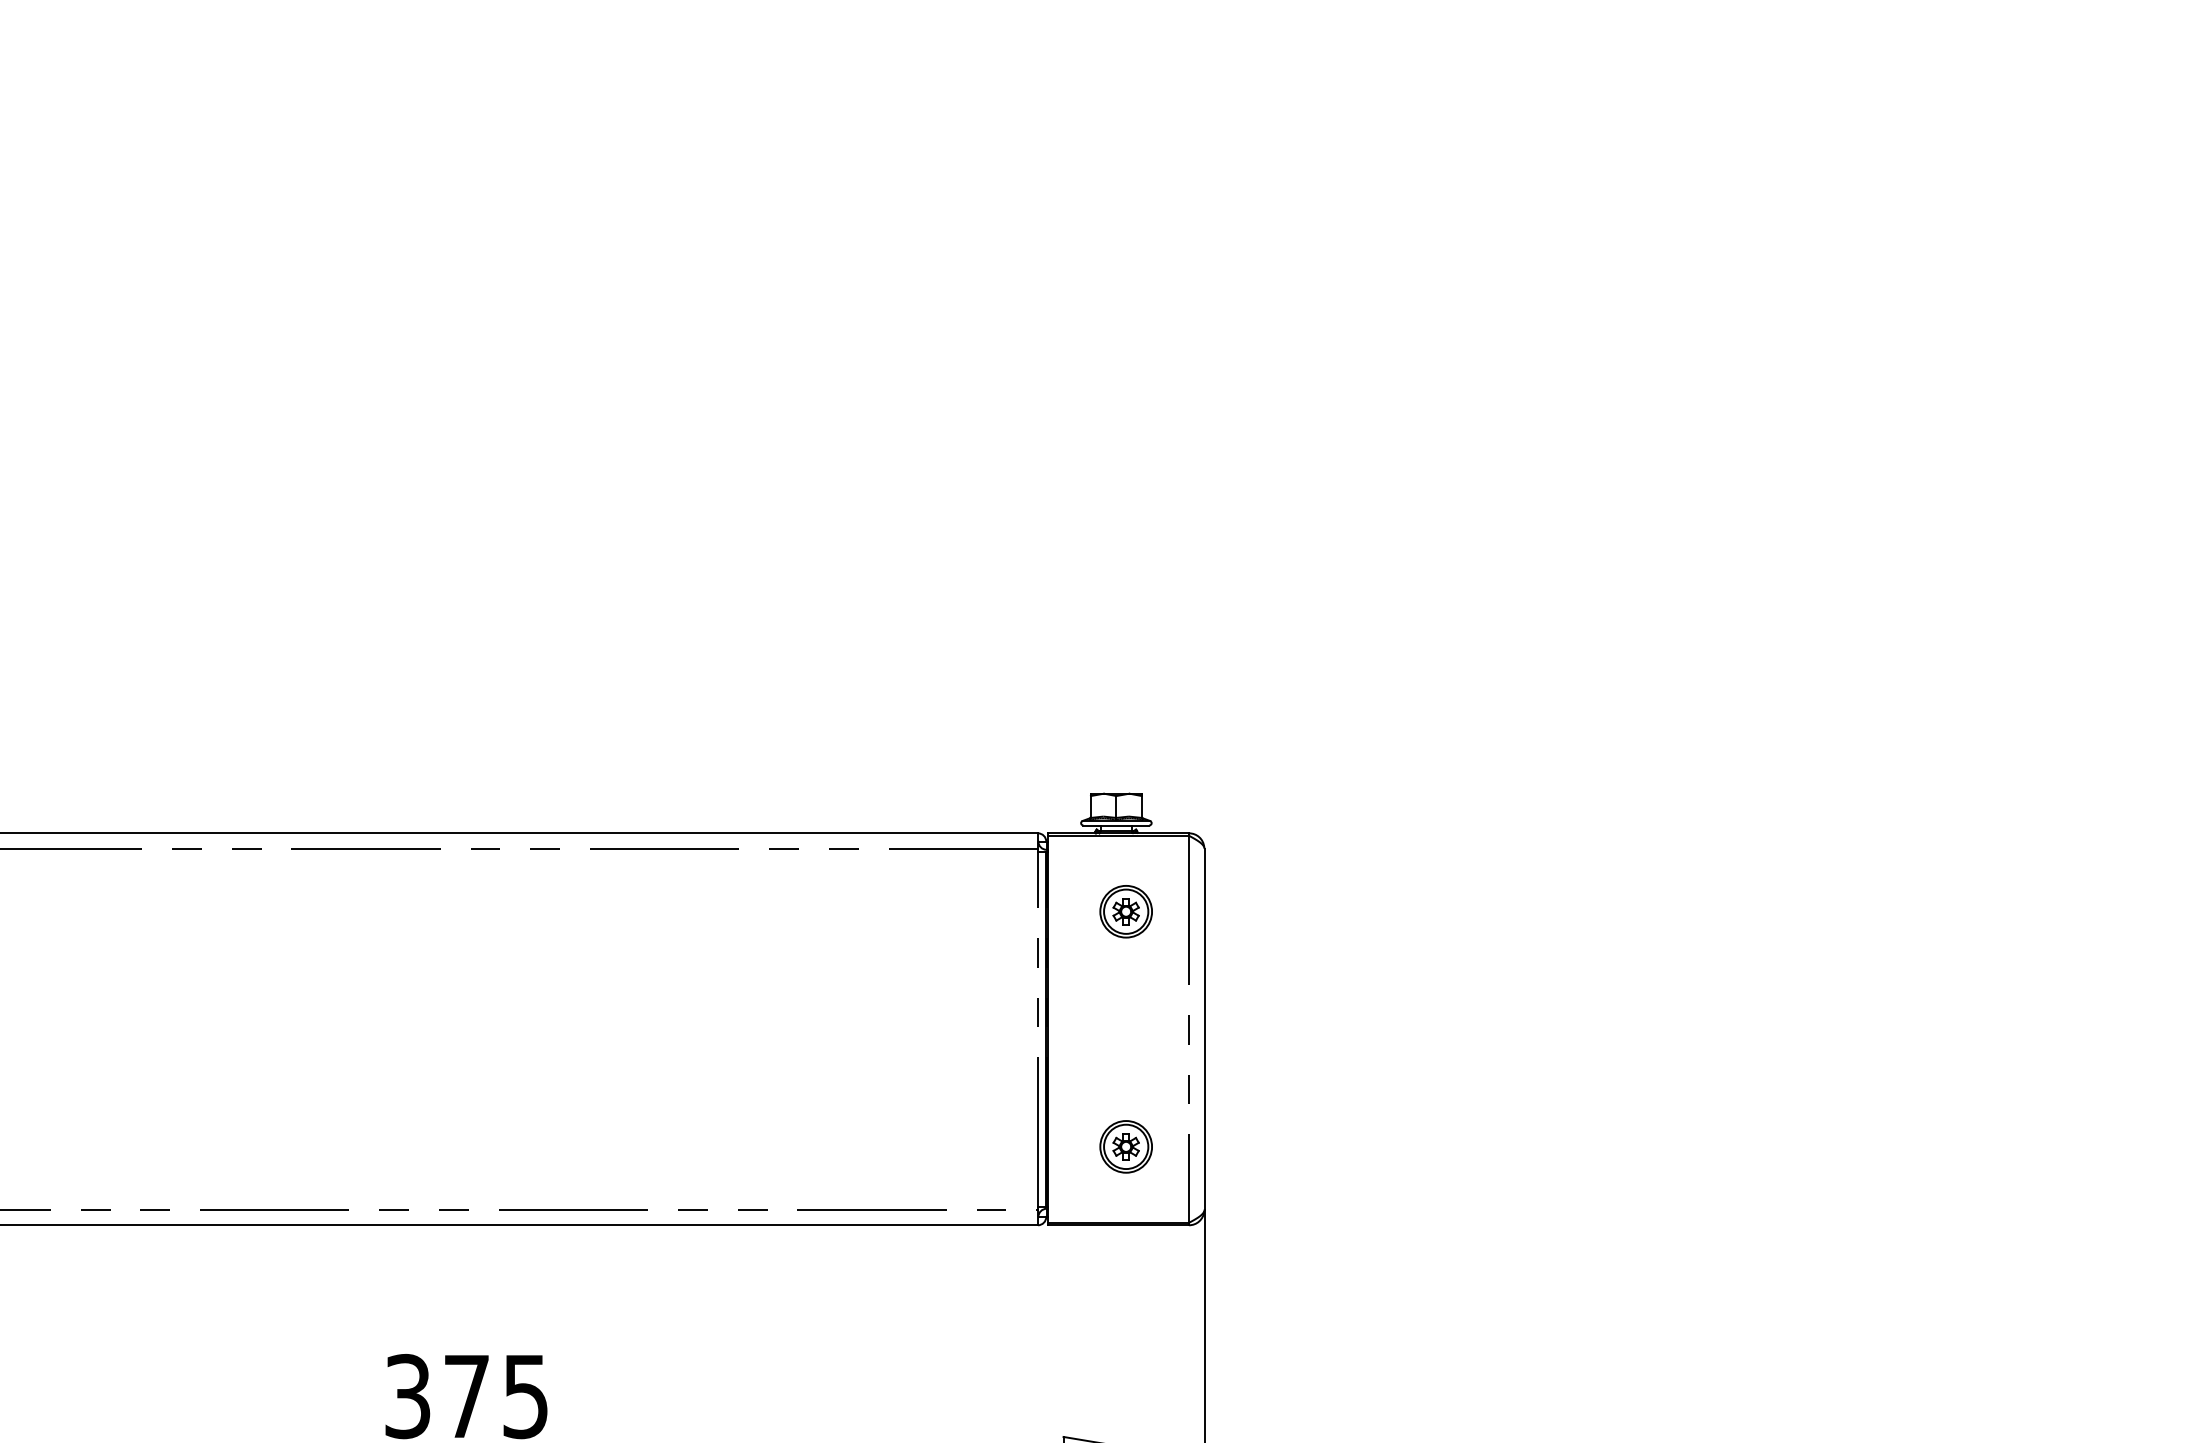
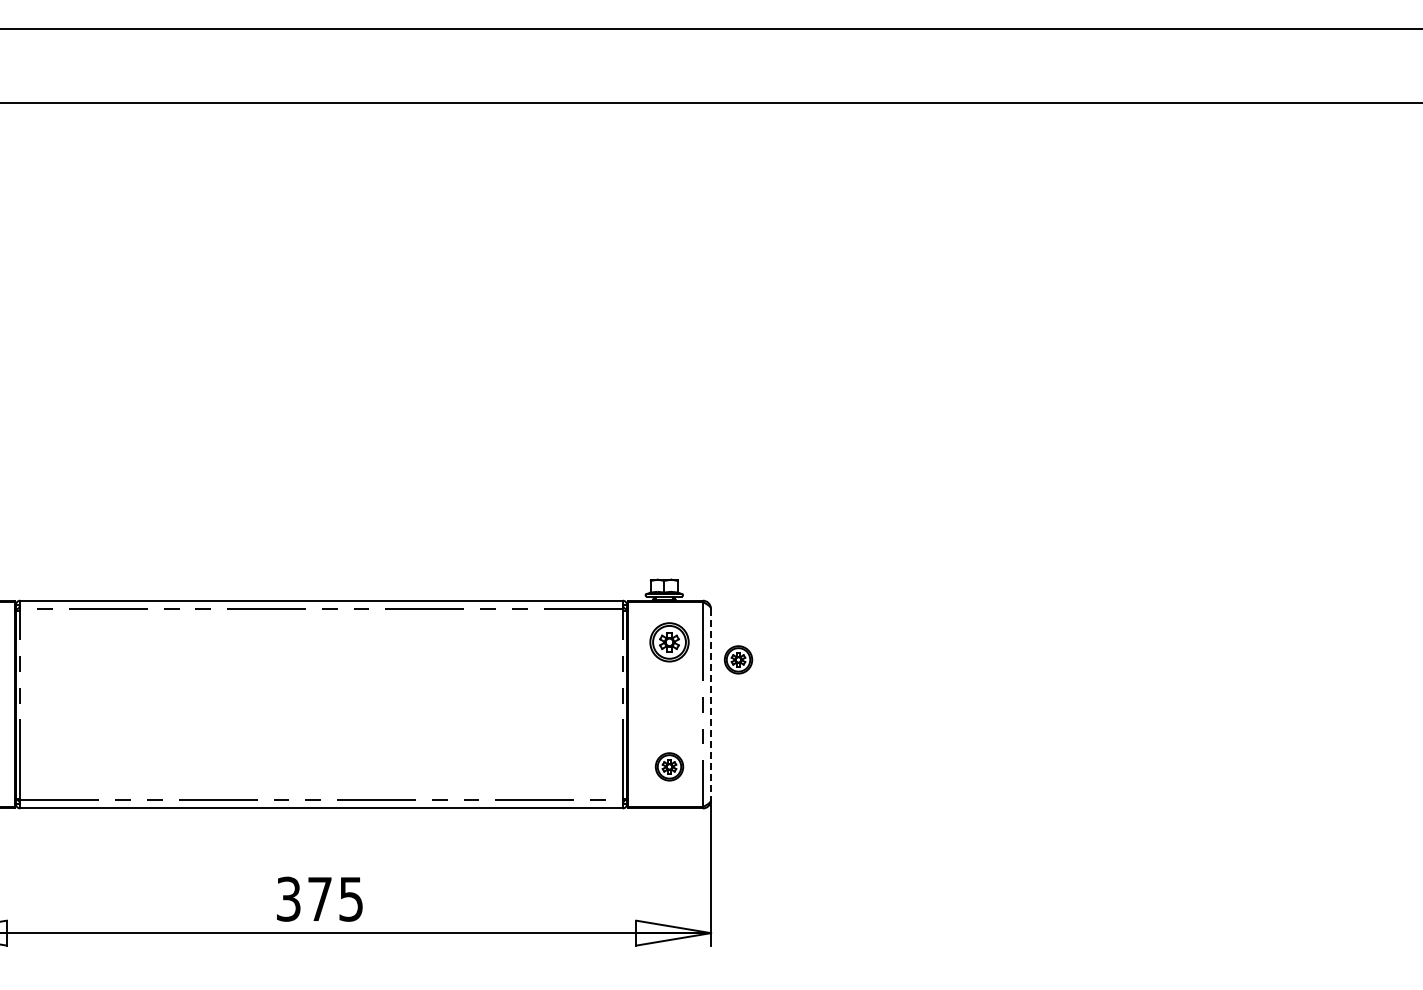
part: (1126, 910) -> (669, 641), size x1.4
part: (1256, 944) -> (738, 659), added
line: (1205, 1029) -> (711, 704), solid -> dashed

